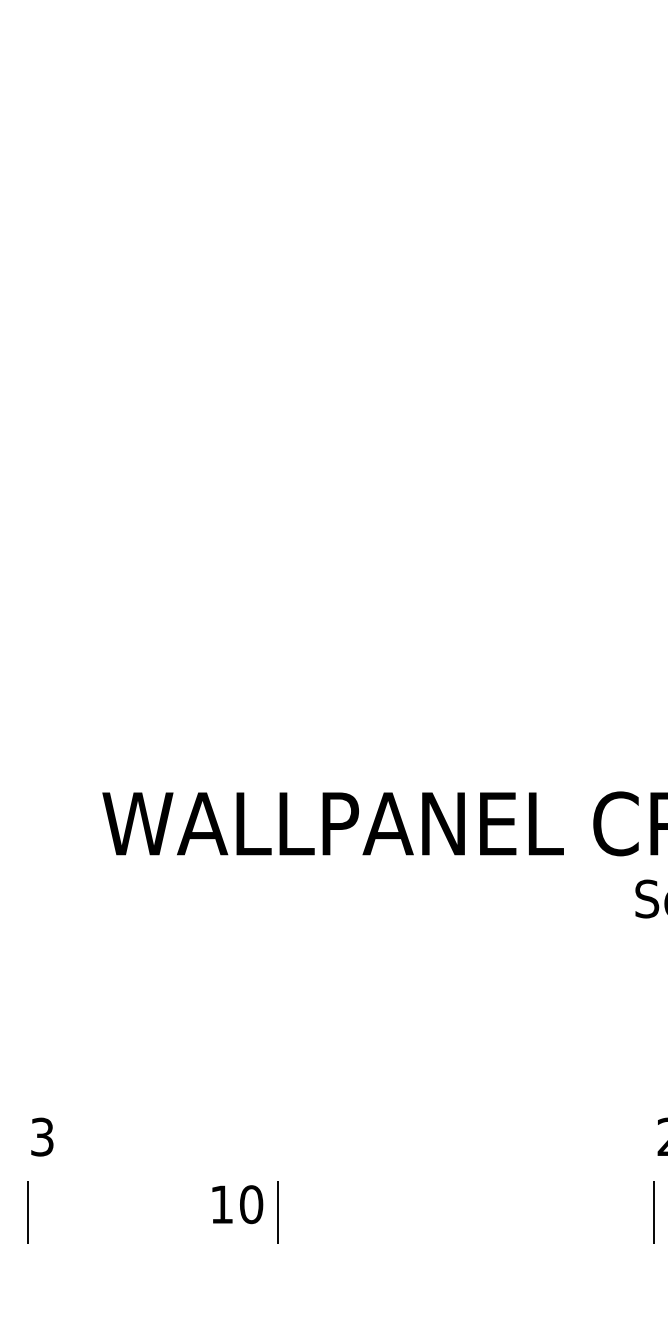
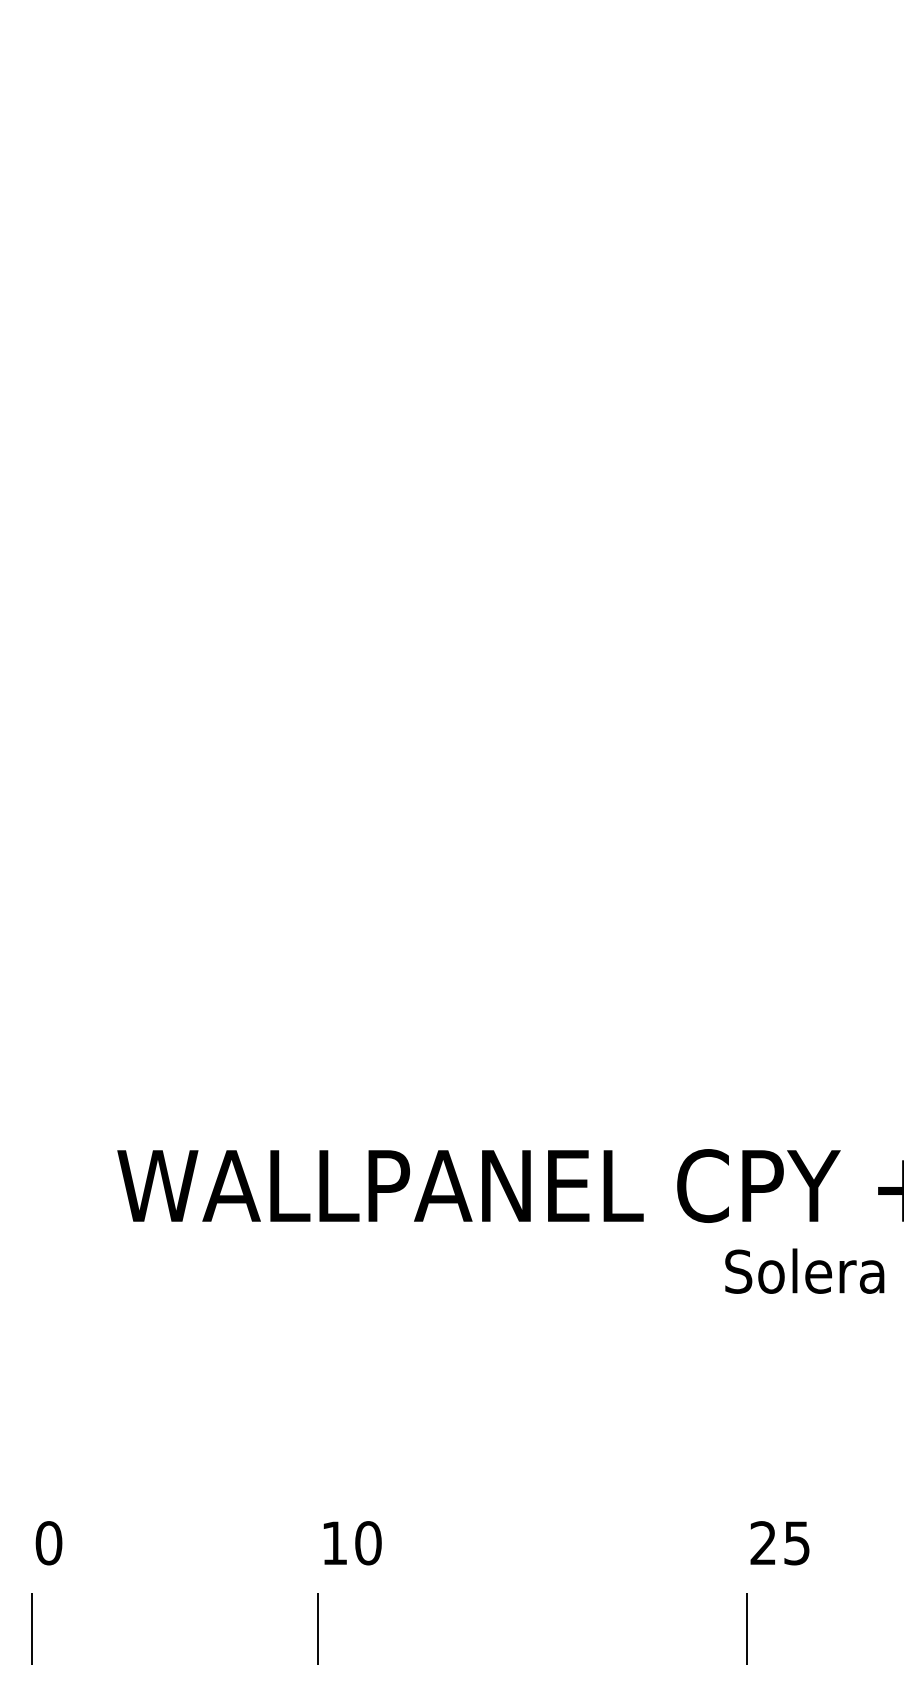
text: (42, 1137) -> (48, 1543), 3 -> 0
text: (237, 1204) -> (352, 1543), moved

